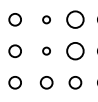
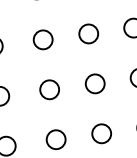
circle: (46, 19) -> (42, 39), size x1.67
circle: (75, 19) -> (88, 33), size x0.71
circle: (46, 50) -> (49, 88), size x1.67
circle: (75, 51) -> (95, 84), size x0.71

